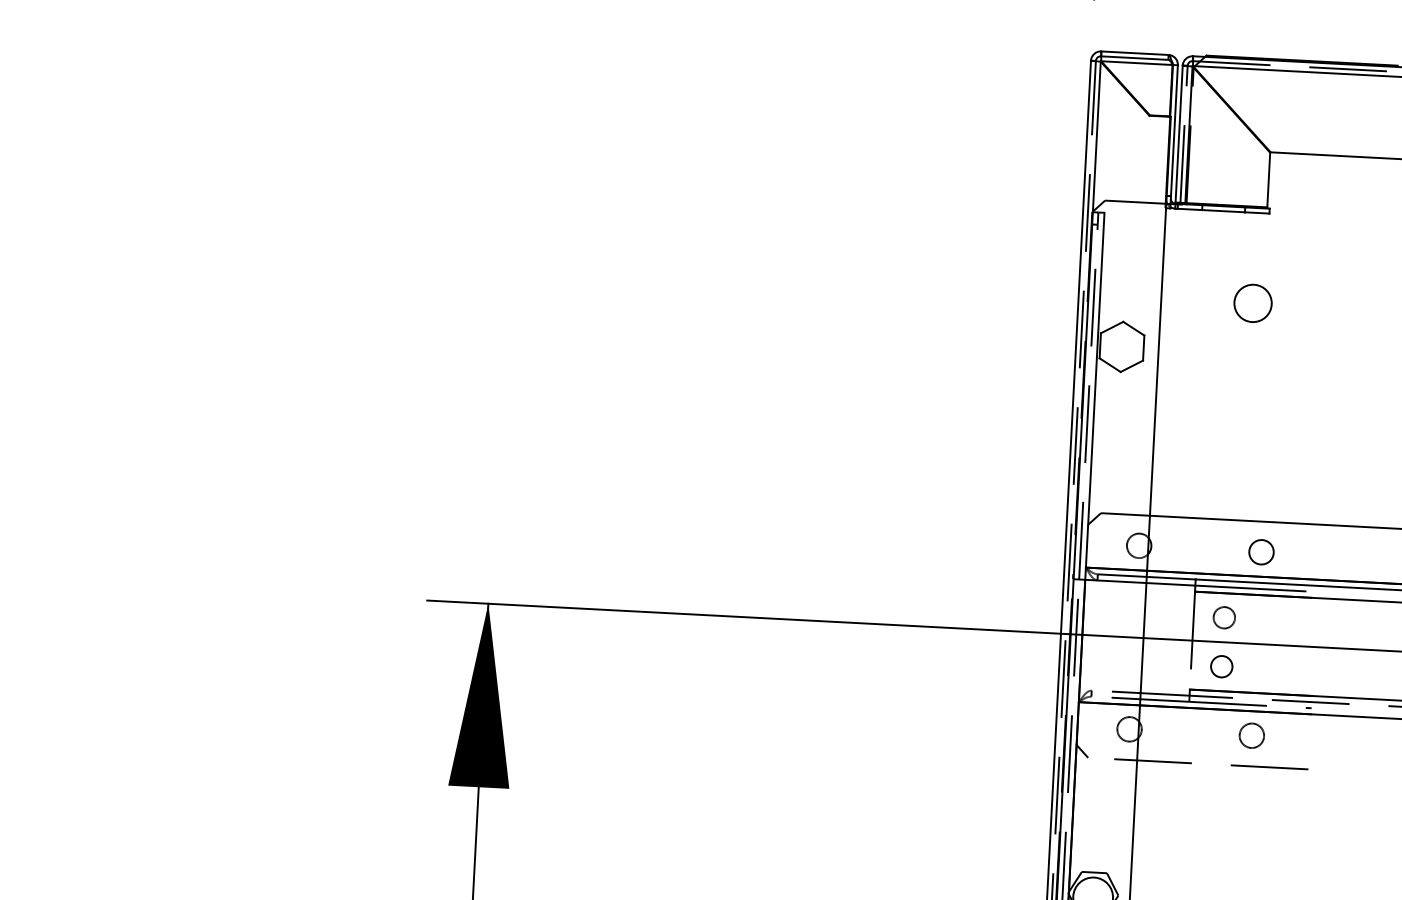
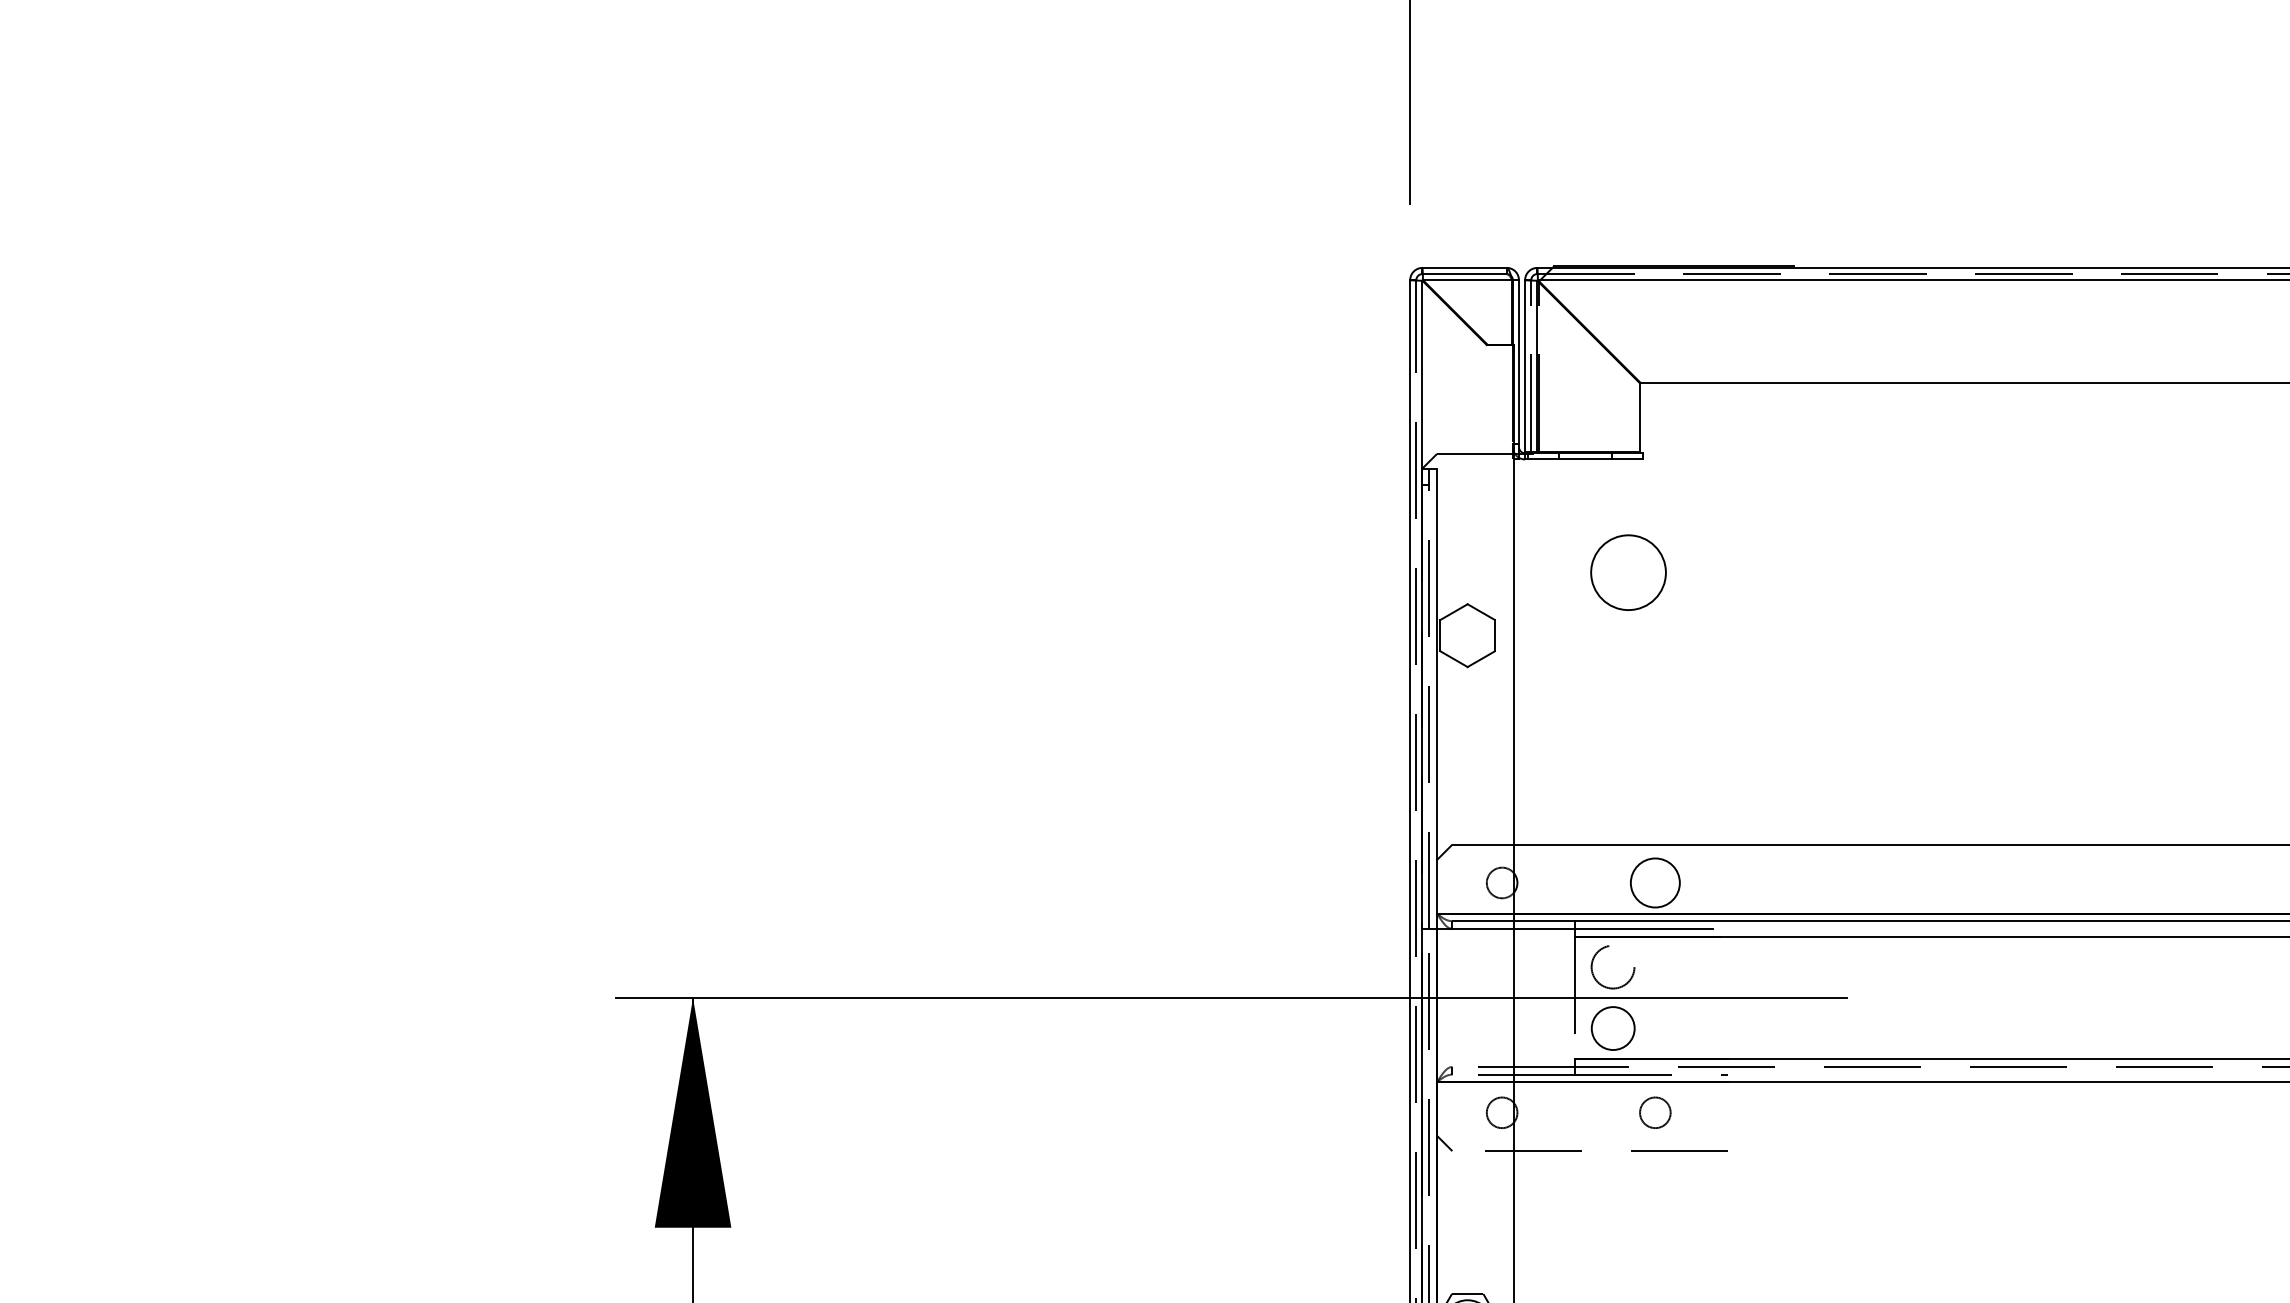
circle: (1253, 303) -> (1628, 572), size x1.6
circle: (1261, 551) -> (1655, 882), size x1.6
circle: (1224, 617) -> (1613, 967), size x1.6
circle: (1221, 666) -> (1612, 1028), size x1.6

